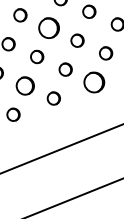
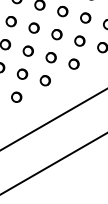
part: (48, 27) -> (33, 27), size x0.62
part: (93, 81) -> (73, 63), size x0.62
part: (25, 84) -> (22, 73), size x0.71

